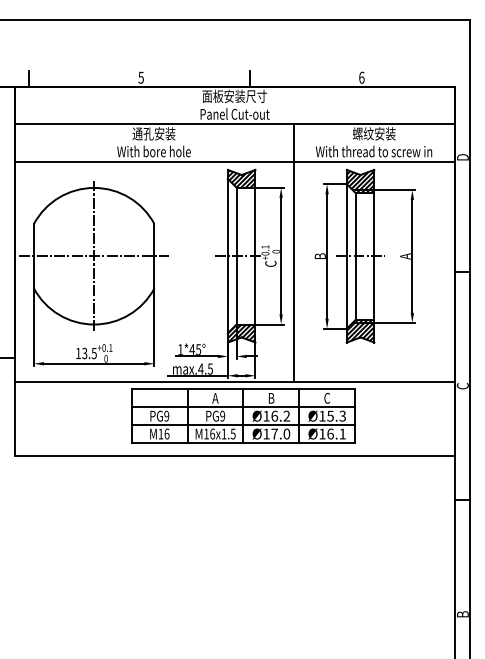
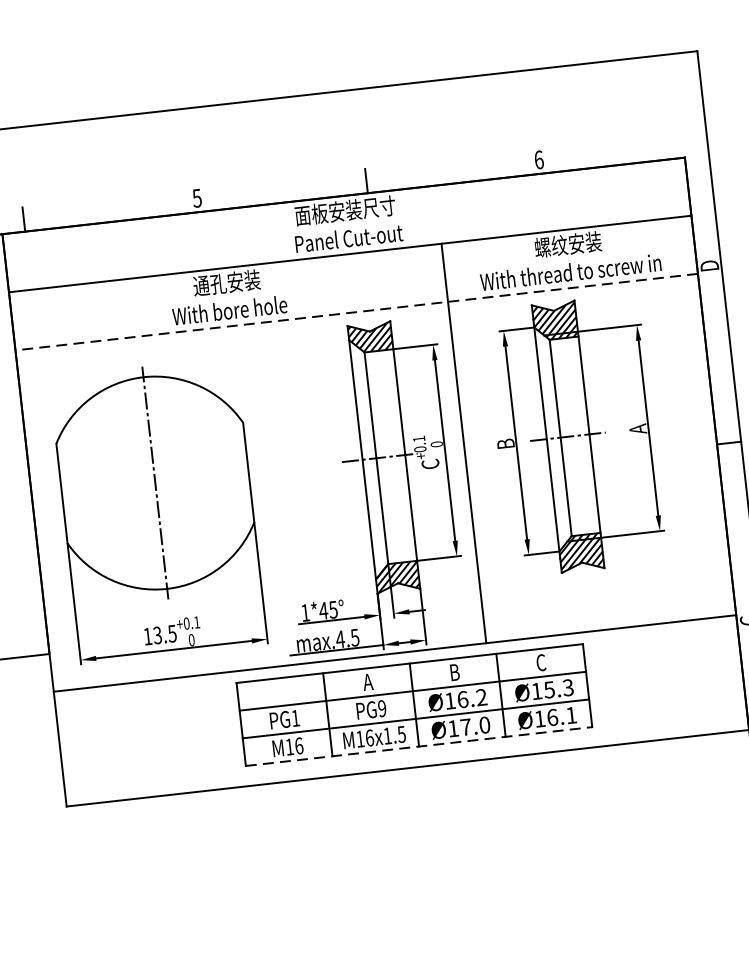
line: (234, 161) -> (356, 311), solid -> dashed
line: (94, 256) -> (155, 483), removed
text: (166, 415) -> (295, 717), PG9 -> PG1
line: (243, 443) -> (419, 747), solid -> dashed

